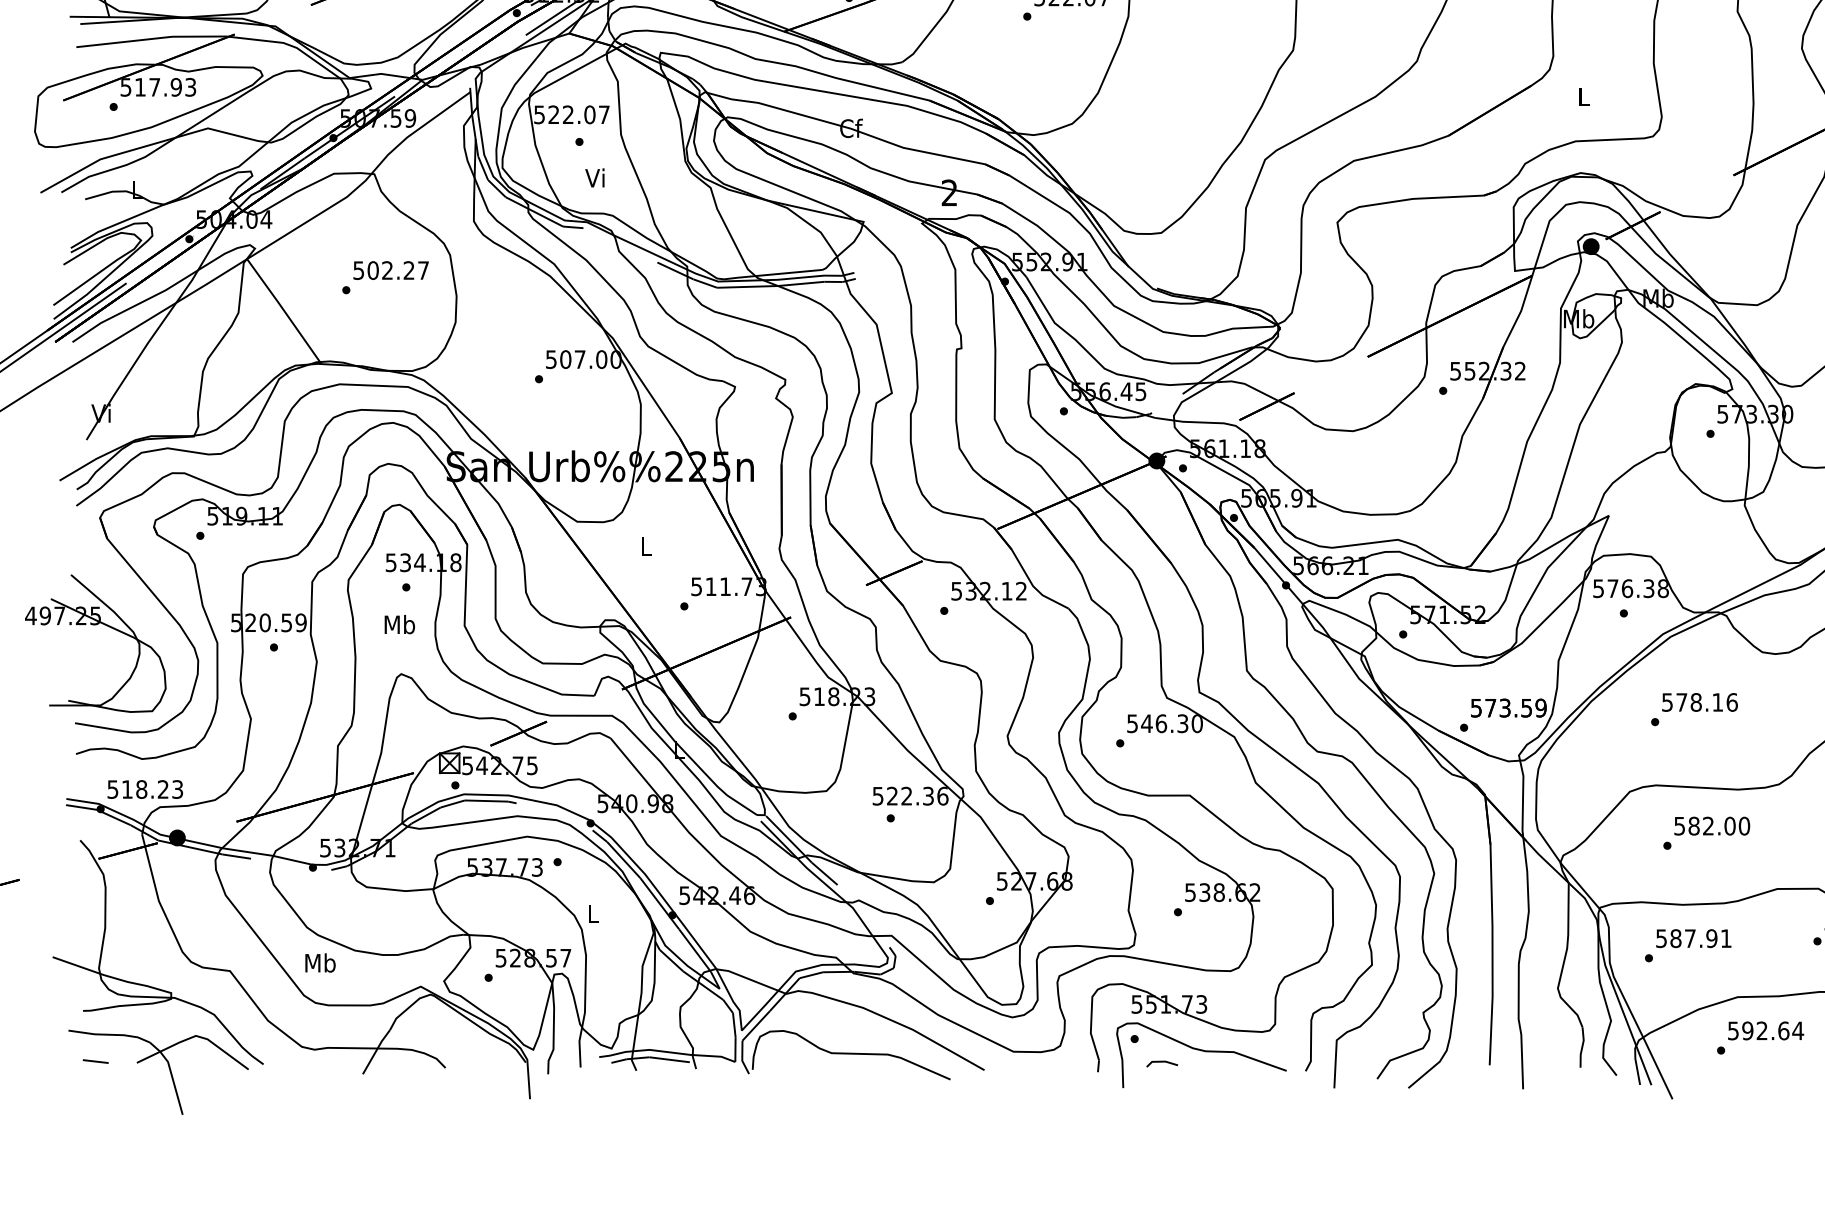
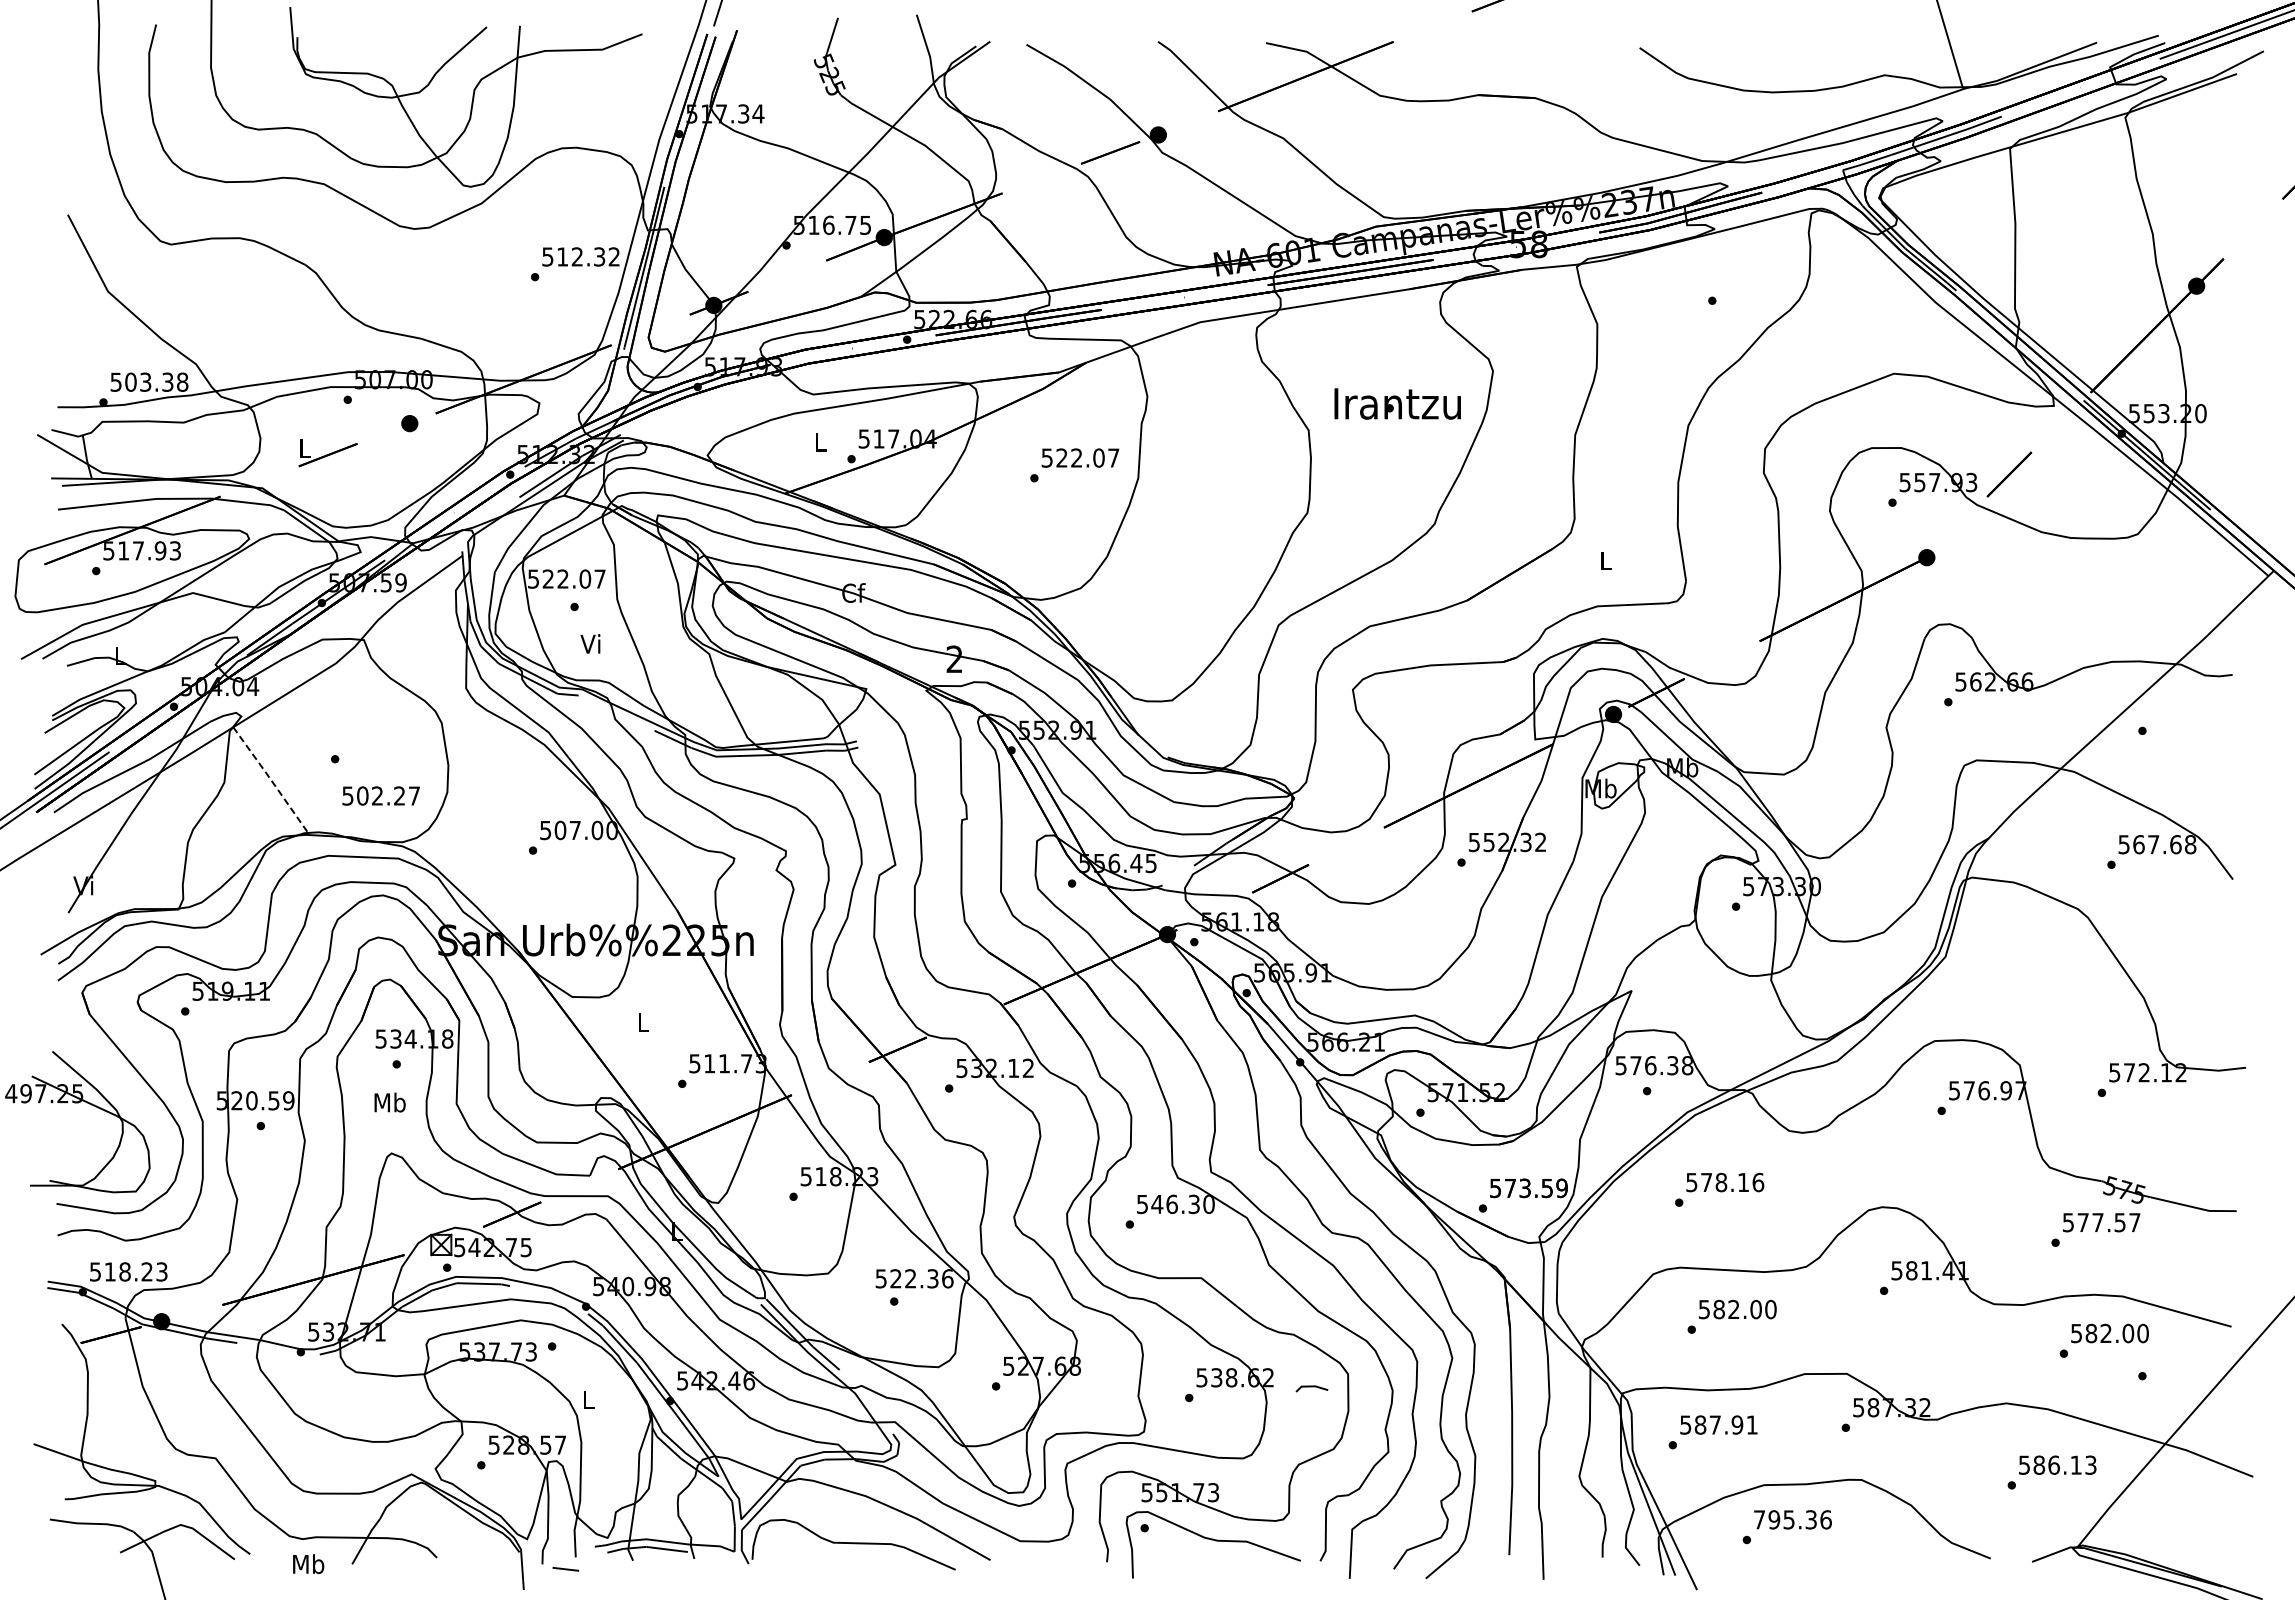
text: (390, 270) -> (380, 795), moved
line: (284, 310) -> (271, 780), solid -> dashed
text: (320, 962) -> (308, 1563), moved
text: (1766, 1030) -> (1793, 1519), 592.64 -> 795.36
line: (95, 1061) -> (565, 1569), moved
line: (1161, 1062) -> (1311, 1387), moved

